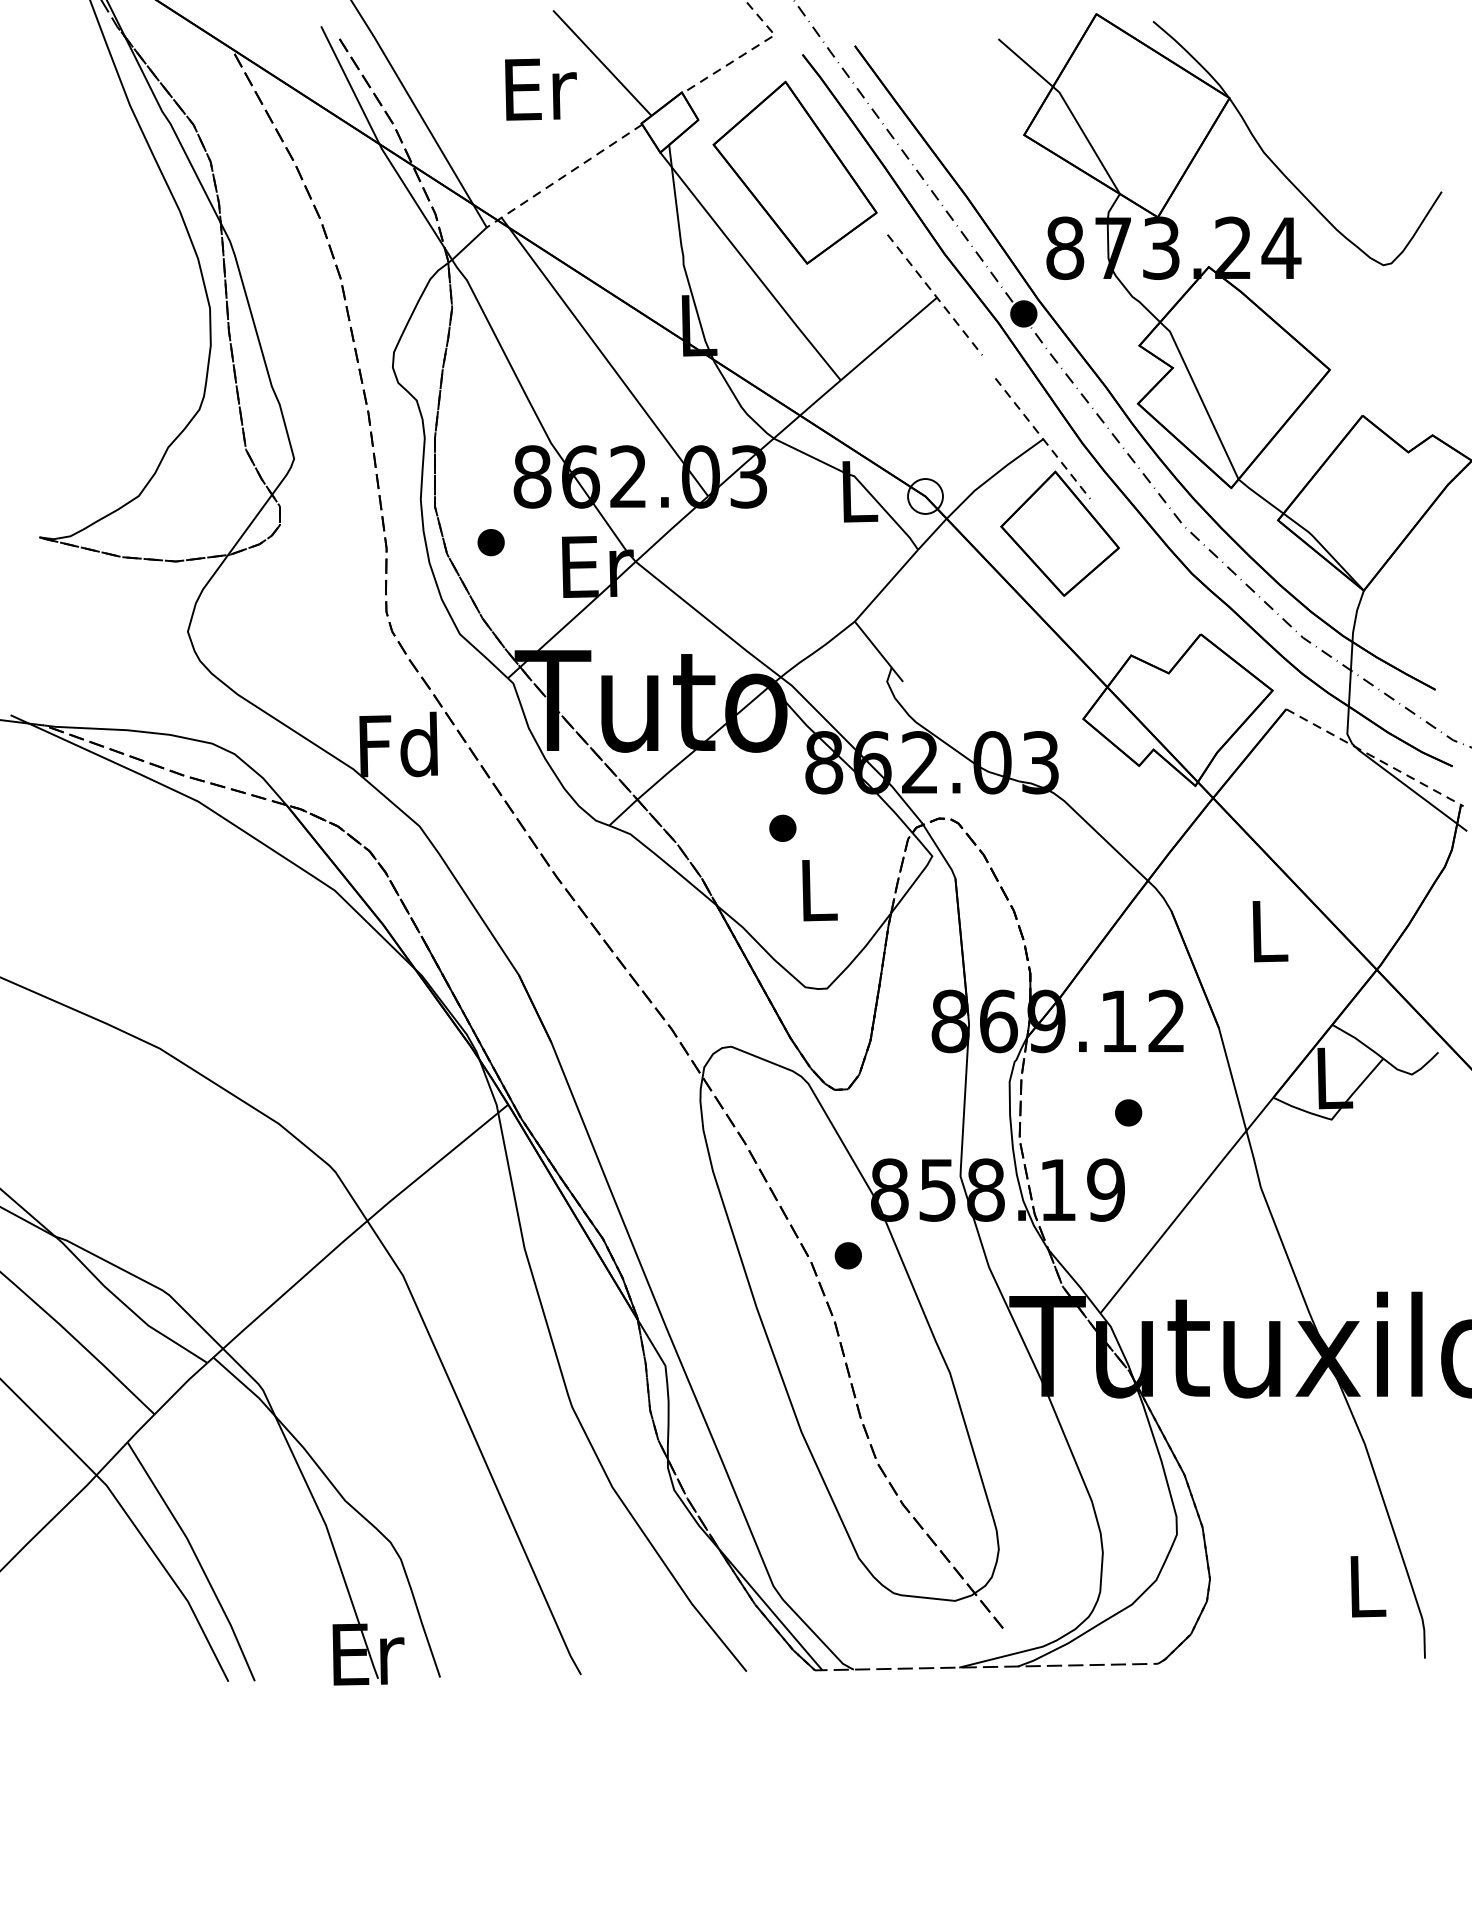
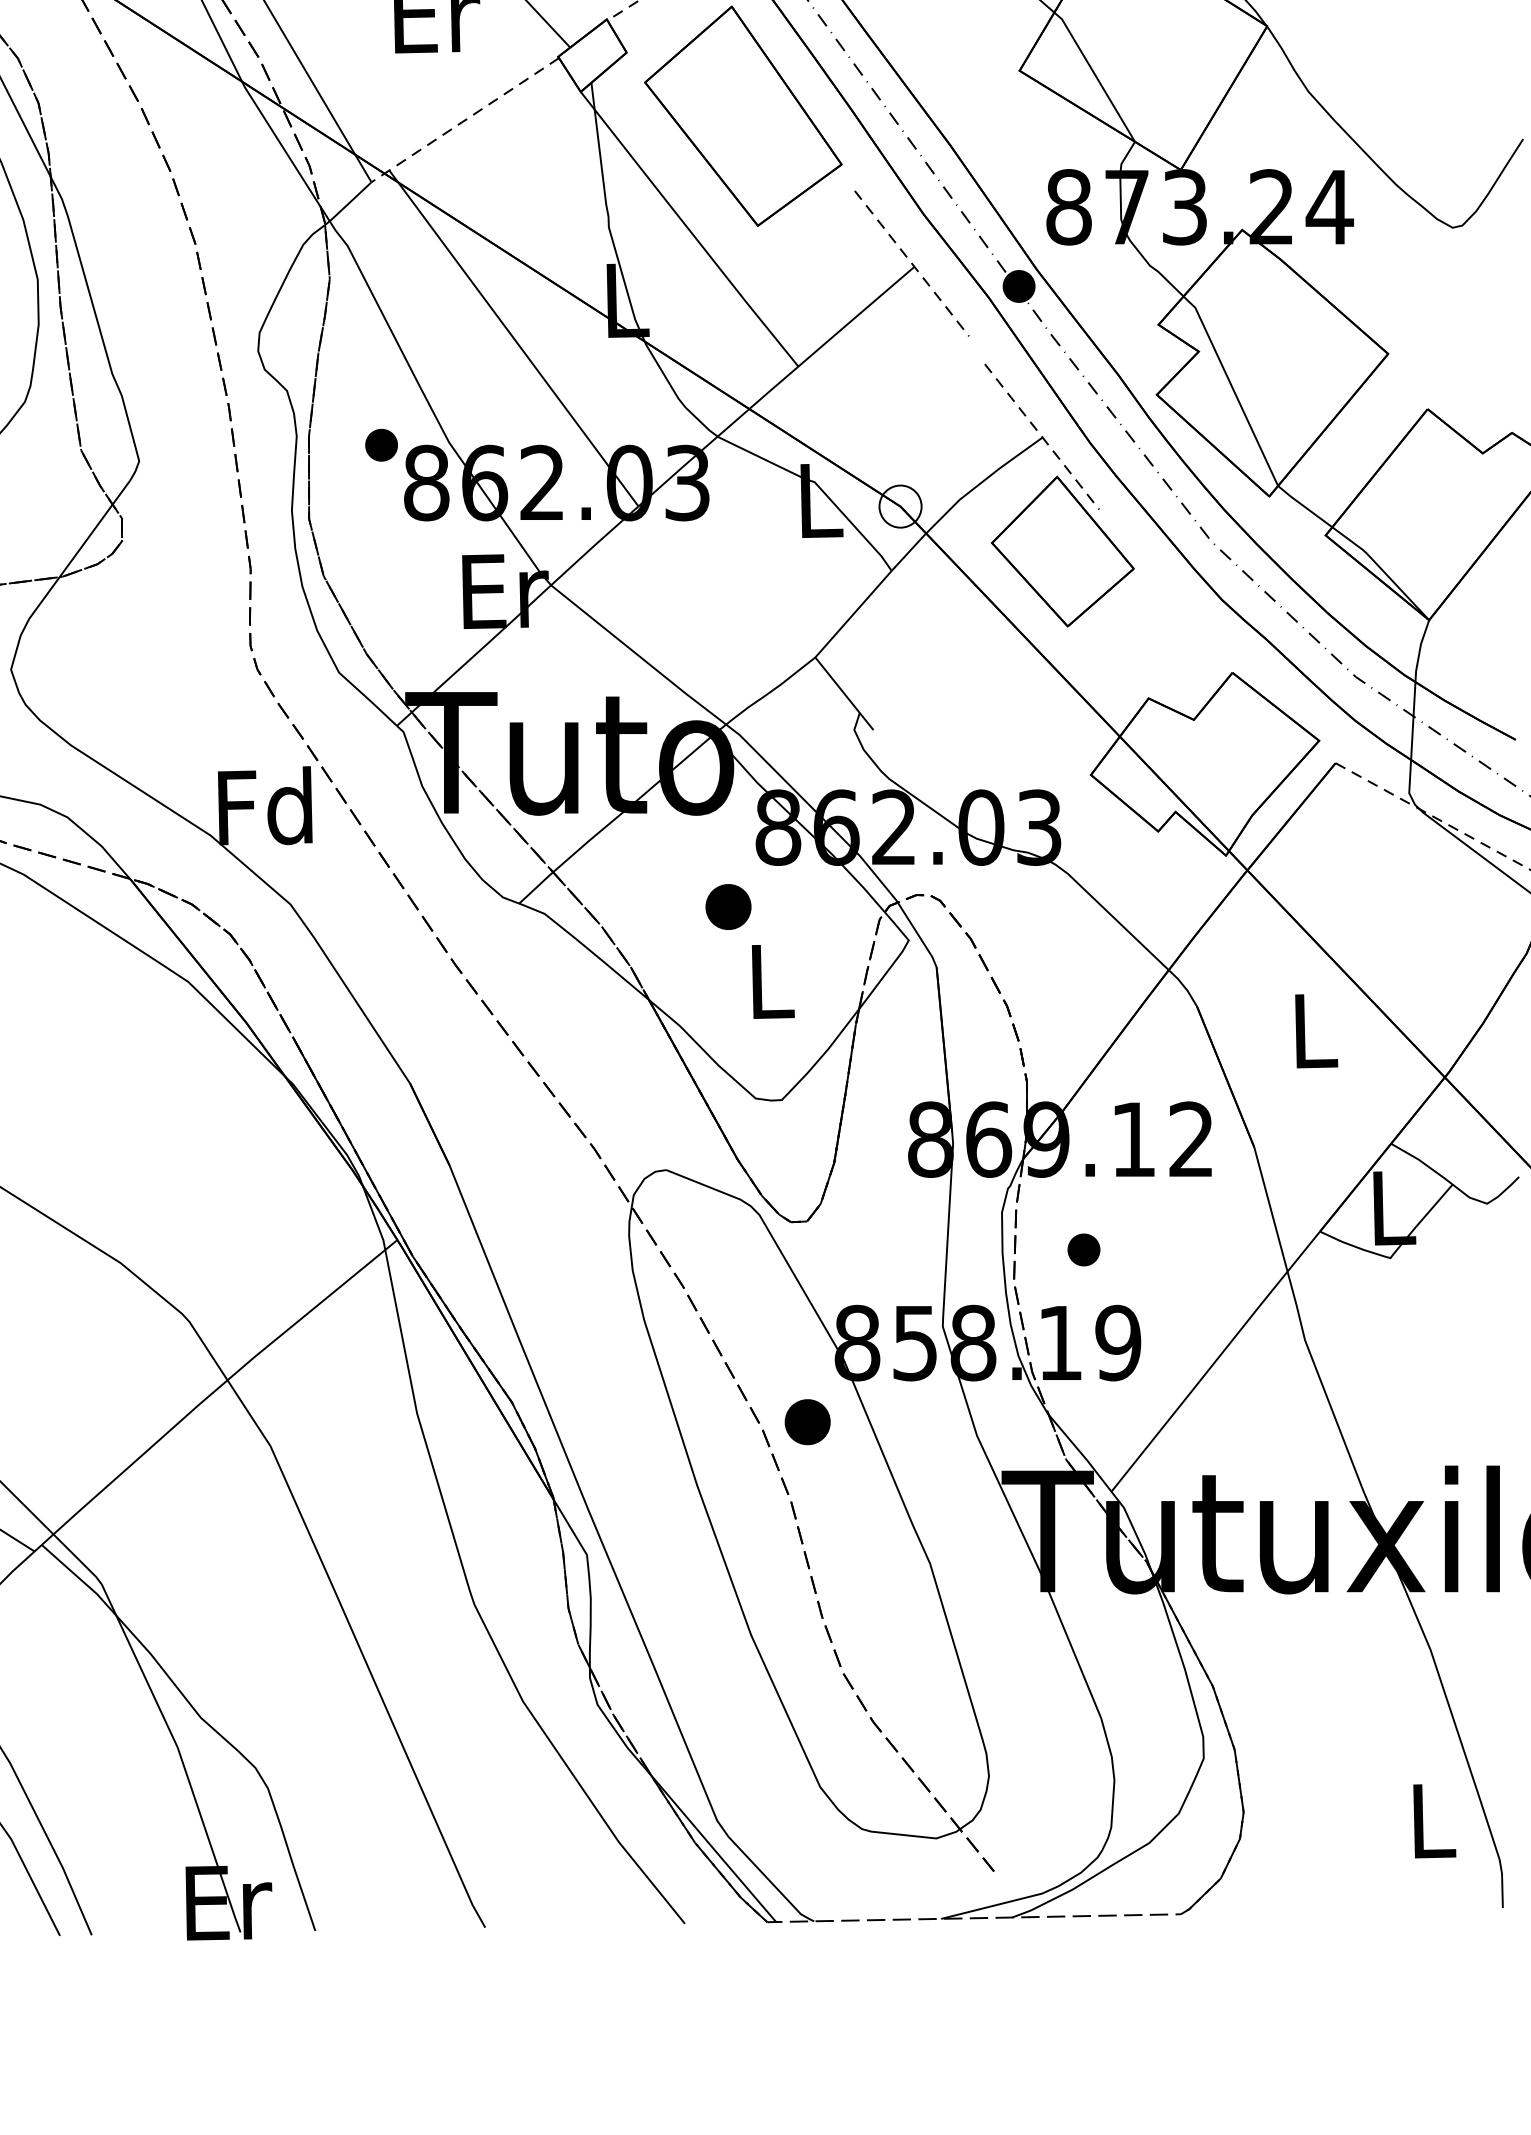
part: (490, 542) -> (380, 445), moved
part: (782, 827) -> (728, 905), size x1.4
part: (1128, 1112) -> (1083, 1249), moved
part: (847, 1255) -> (806, 1421), size x1.4

